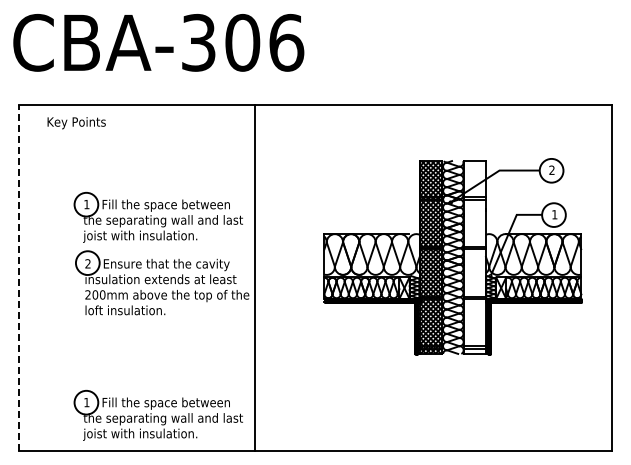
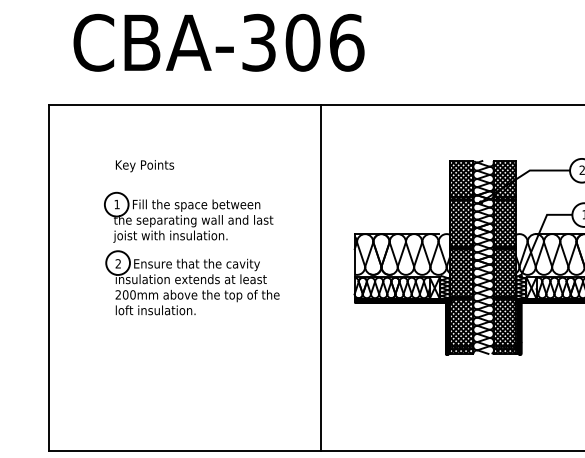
text: (158, 42) -> (218, 42), moved
text: (76, 123) -> (144, 166), moved
hatch: (474, 257) -> (504, 257), added
line: (18, 278) -> (48, 278), dashed -> solid
line: (255, 278) -> (321, 278), moved
part: (157, 414) -> (187, 414), removed

